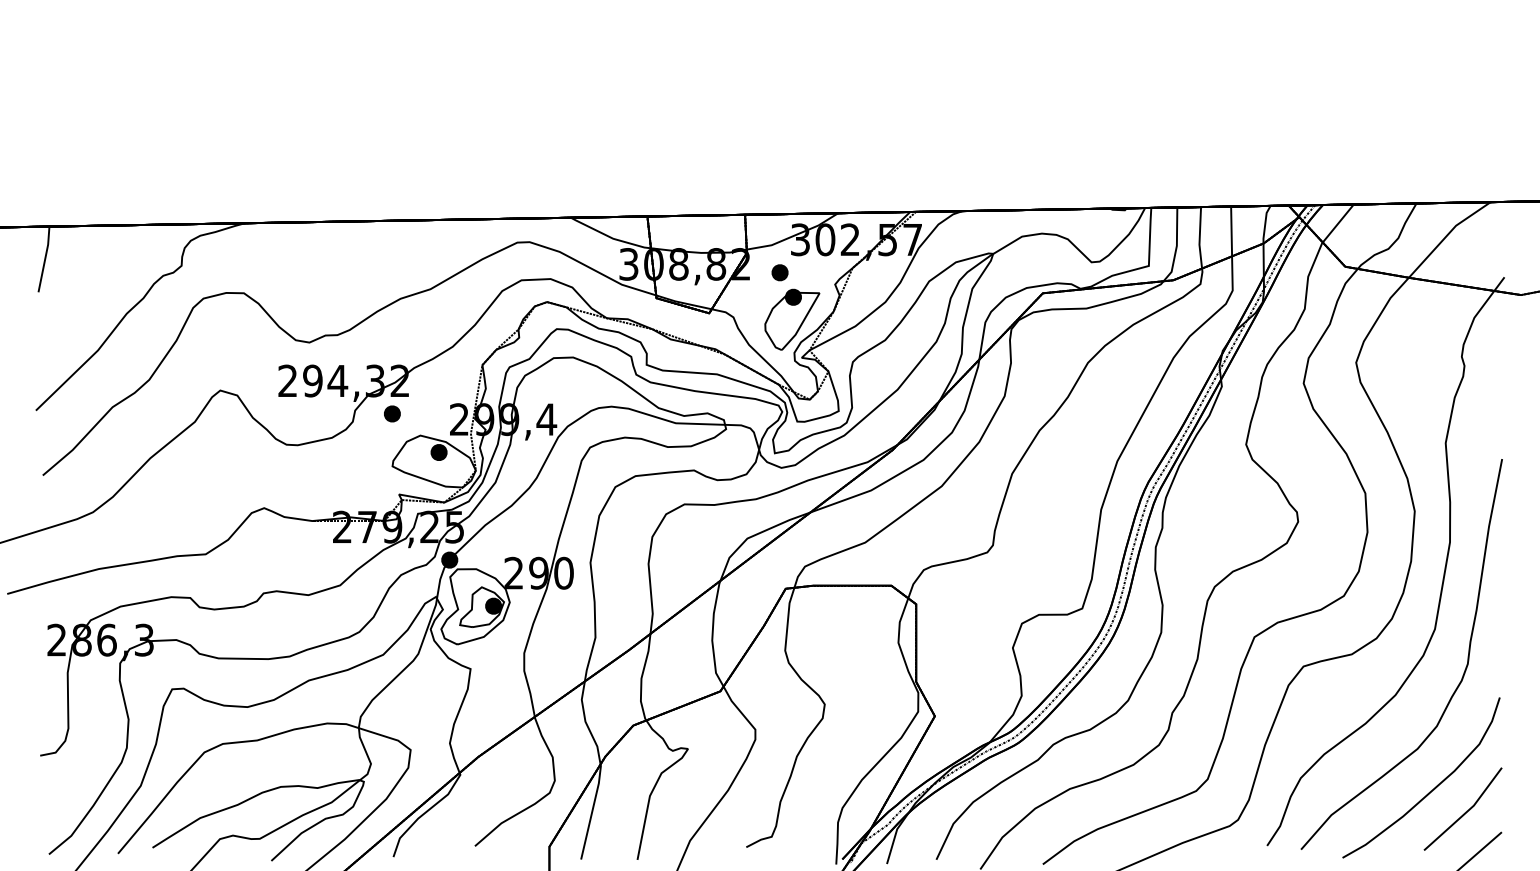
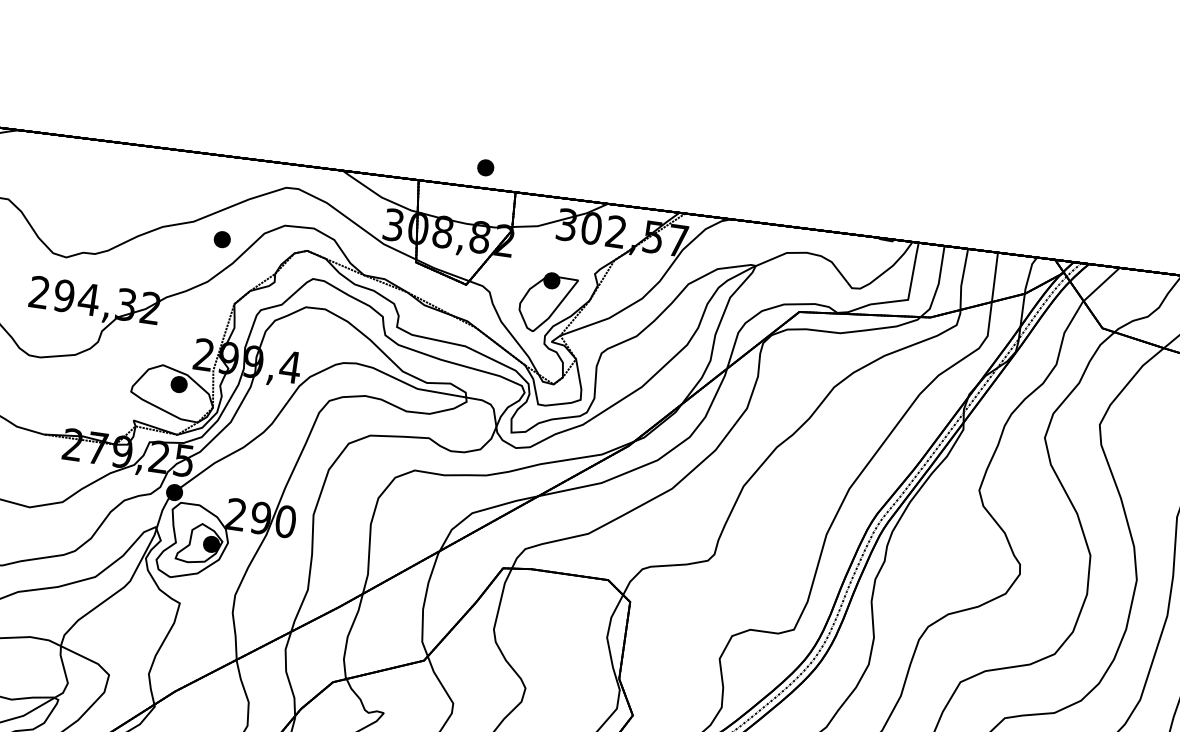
part: (779, 272) -> (485, 167), moved
part: (392, 413) -> (222, 239), moved

